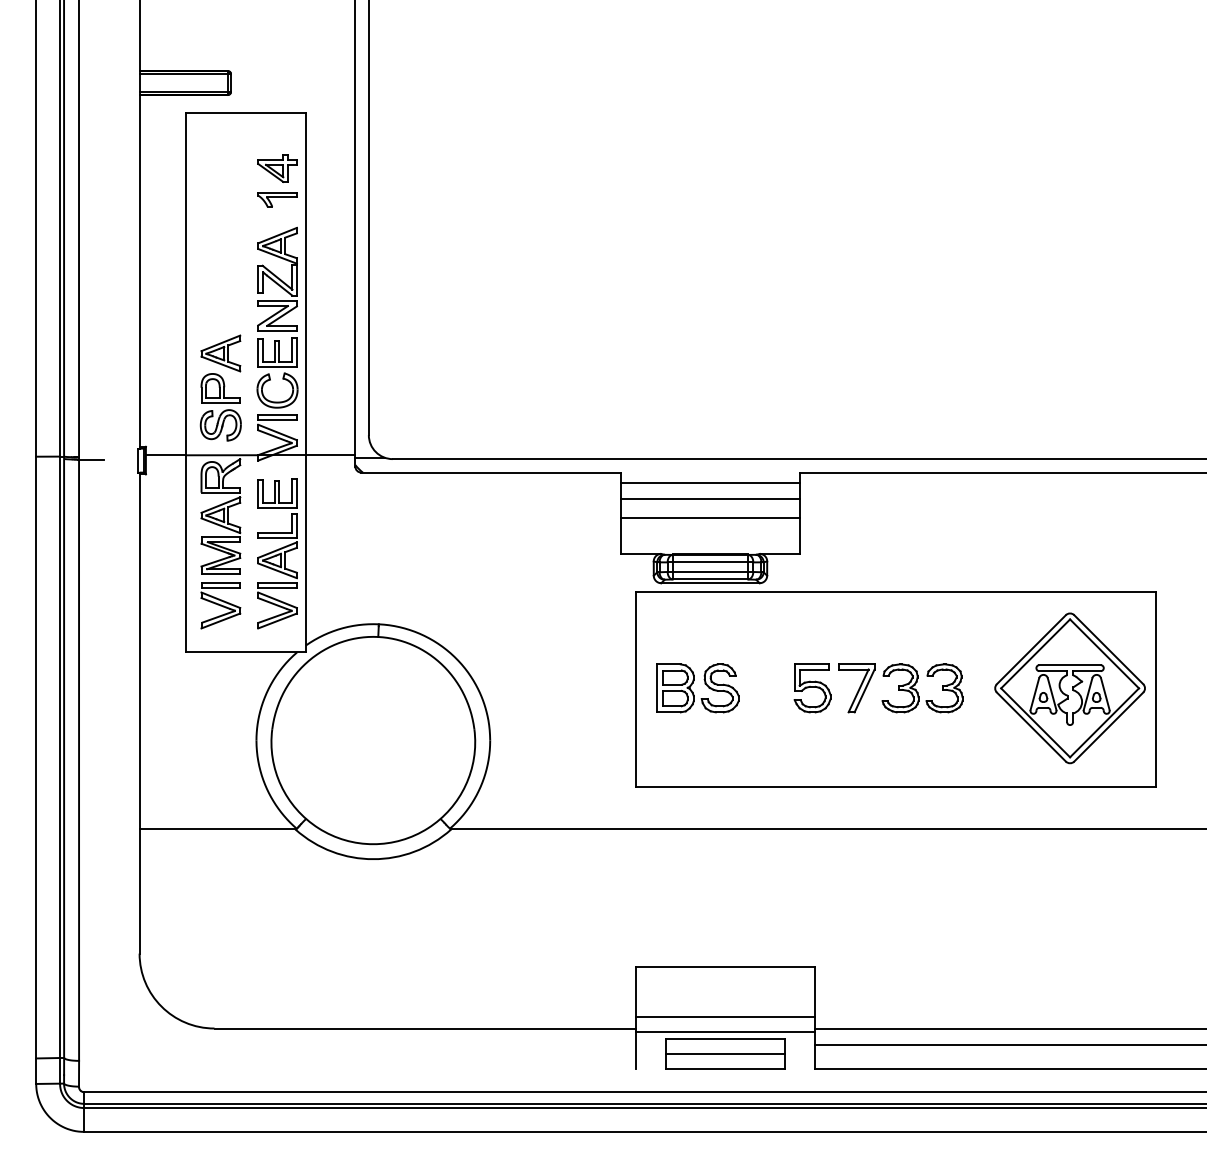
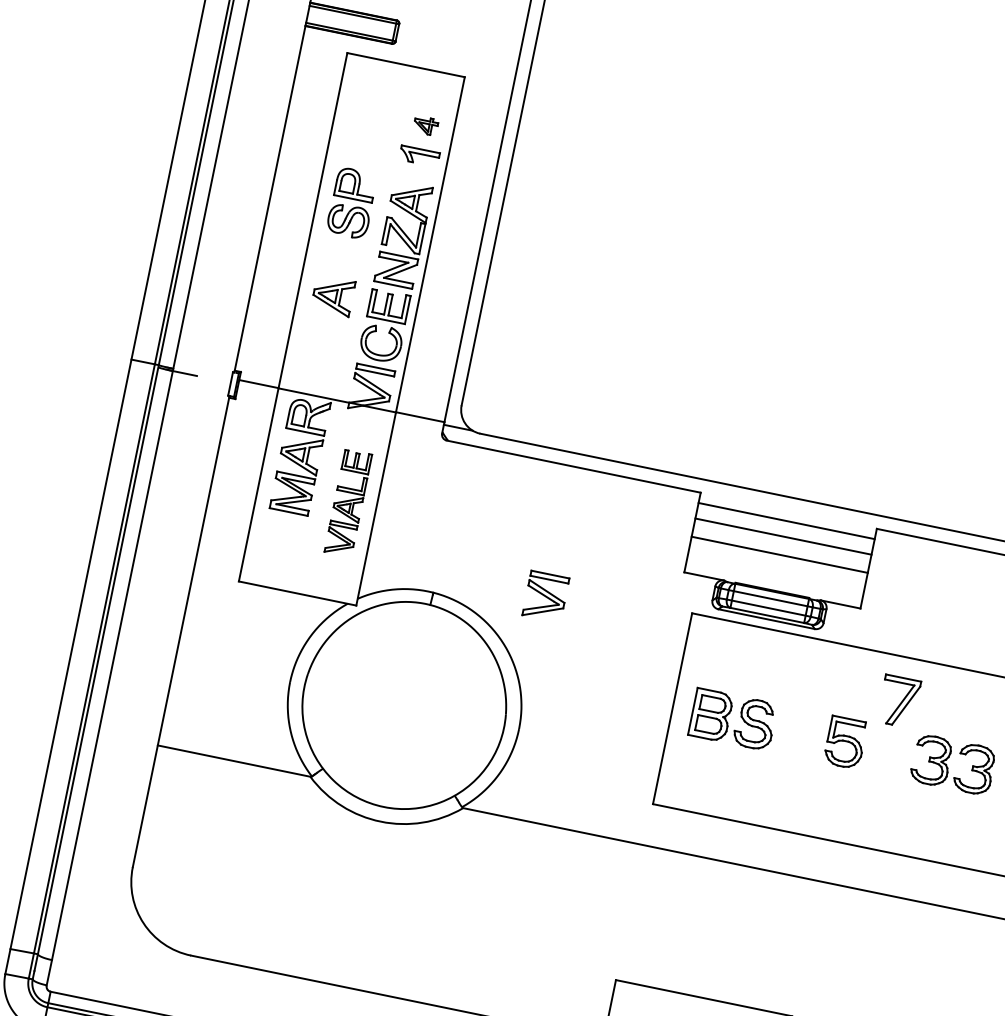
part: (277, 168) -> (425, 125), size x0.6
part: (220, 407) -> (351, 203), moved
part: (277, 553) -> (348, 502), size x0.7
part: (220, 605) -> (545, 596), moved
part: (856, 688) -> (898, 701), moved

